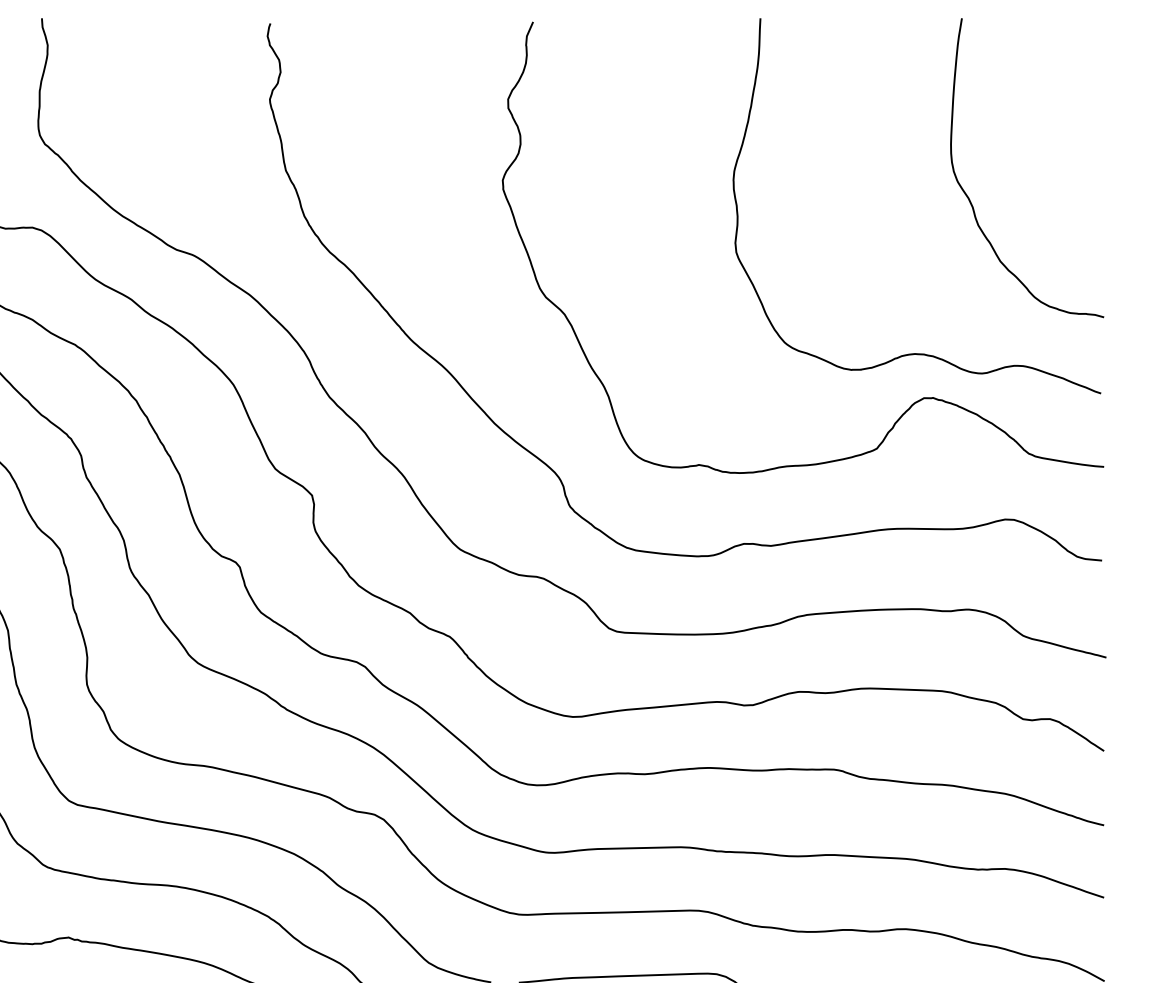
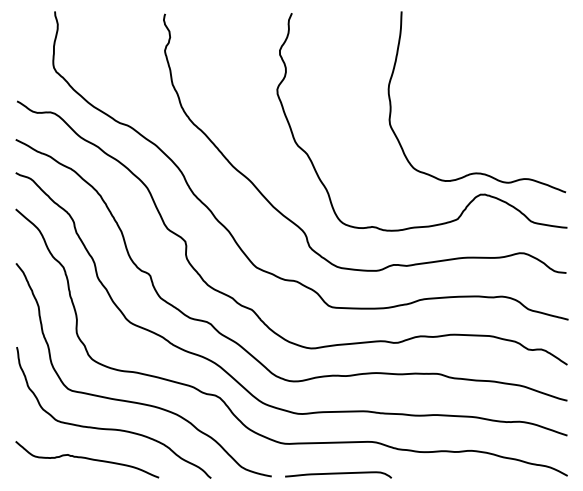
curve: (971, 198) -> (503, 98), removed

